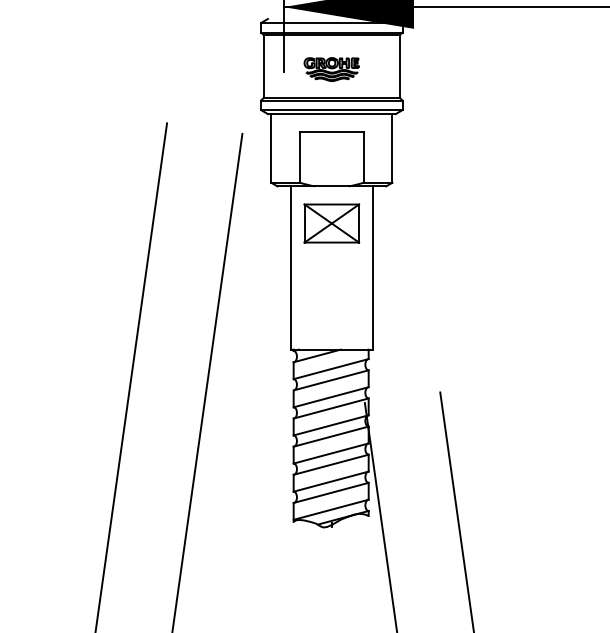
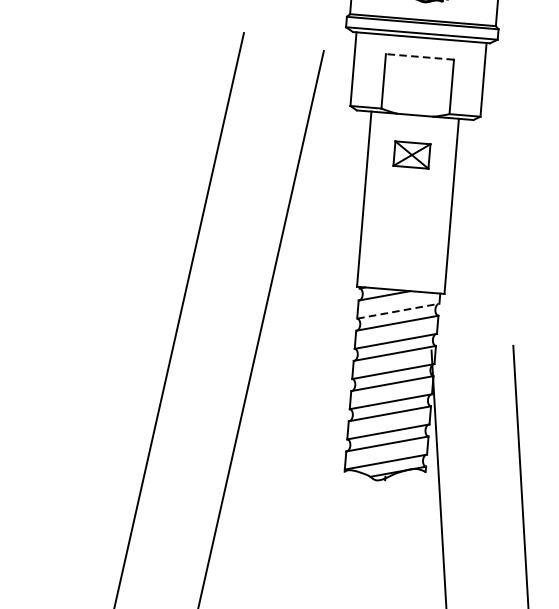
line: (331, 132) -> (419, 57), solid -> dashed
part: (331, 223) -> (411, 155), size x0.6
line: (331, 369) -> (398, 311), solid -> dashed

